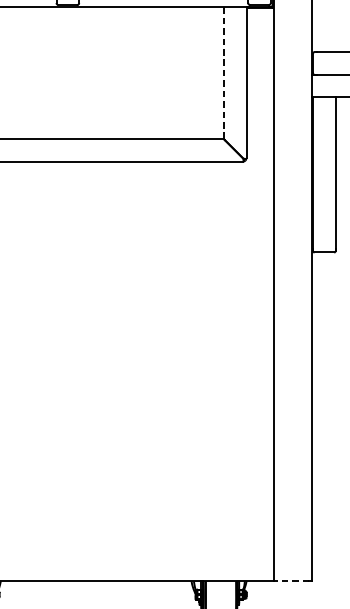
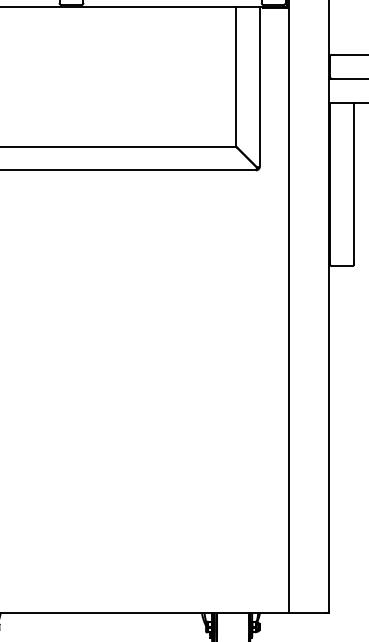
line: (224, 72) -> (236, 76), dashed -> solid
line: (291, 581) -> (307, 613), dashed -> solid

